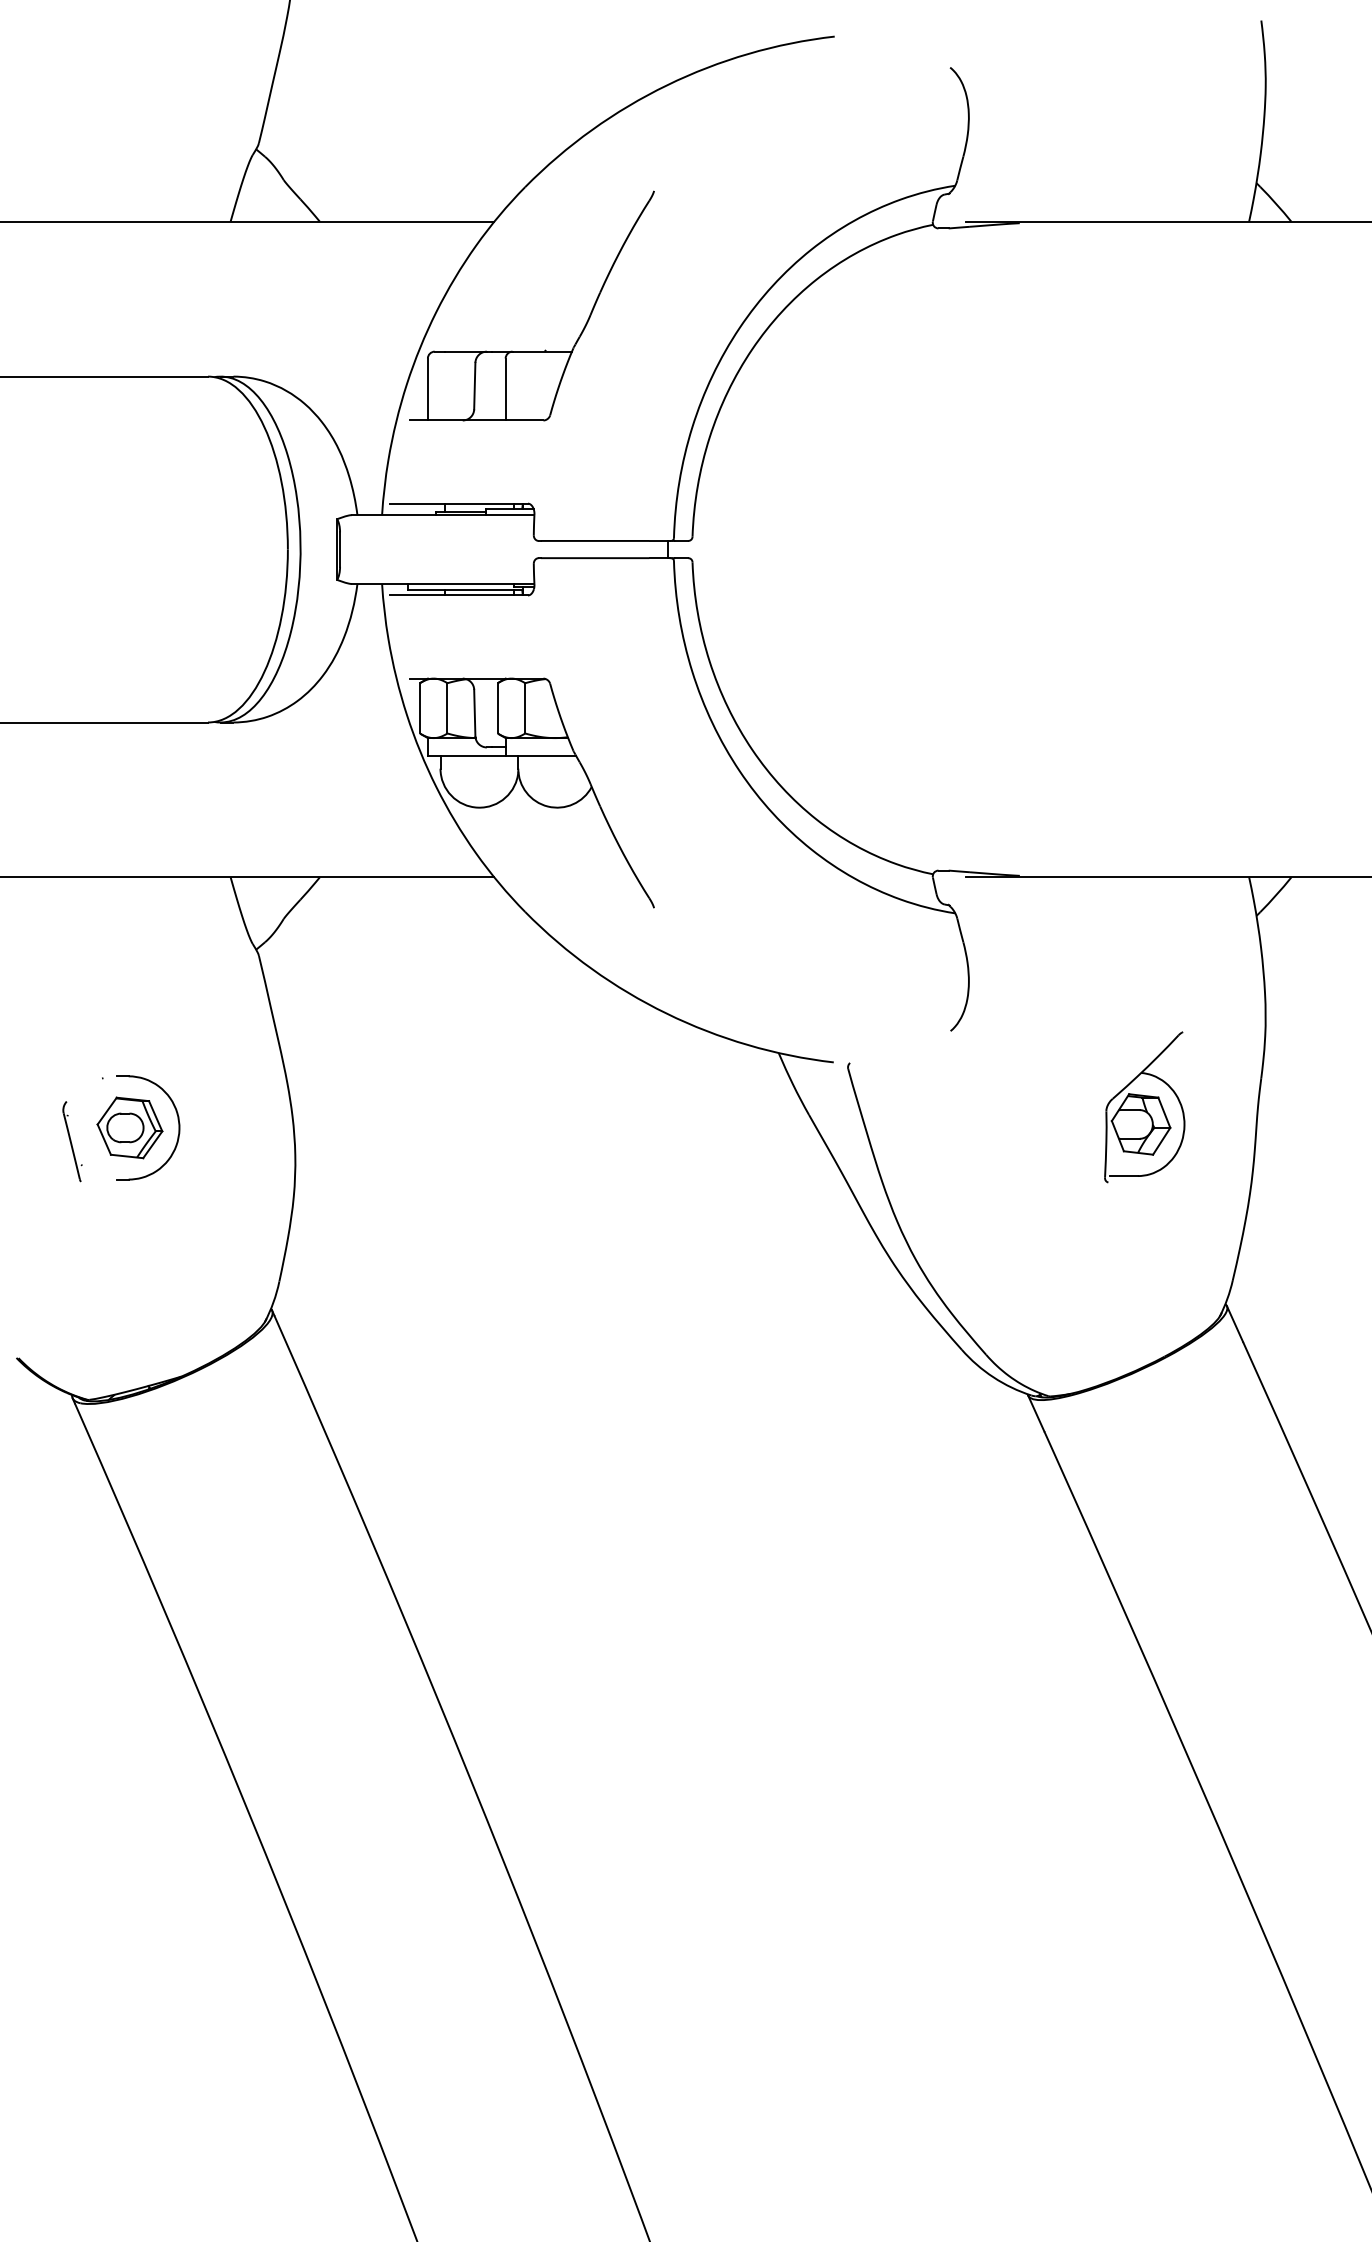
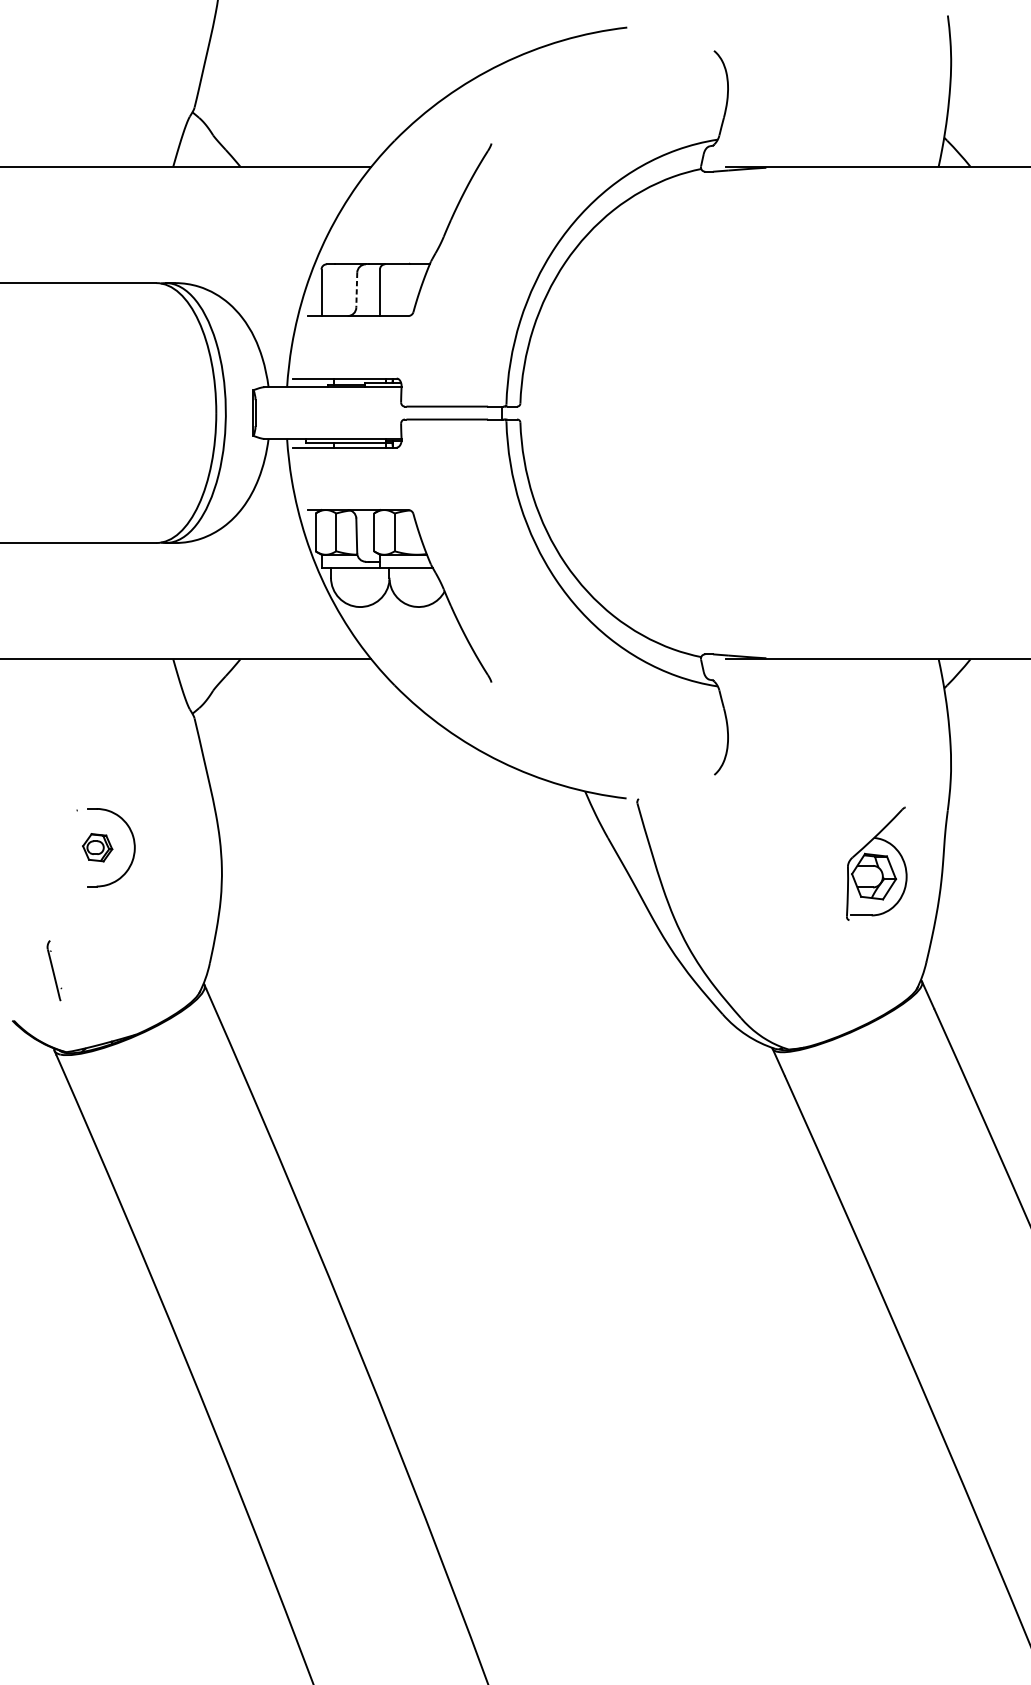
line: (474, 386) -> (356, 290), solid -> dashed
part: (1144, 1107) -> (876, 863), moved
part: (129, 1127) -> (97, 847), size x0.6
part: (72, 1141) -> (54, 970), moved

